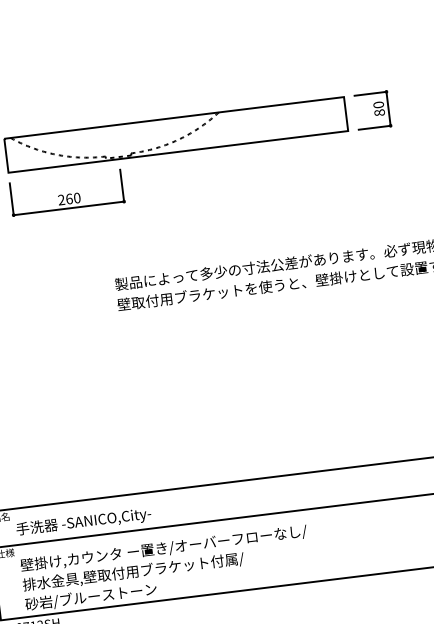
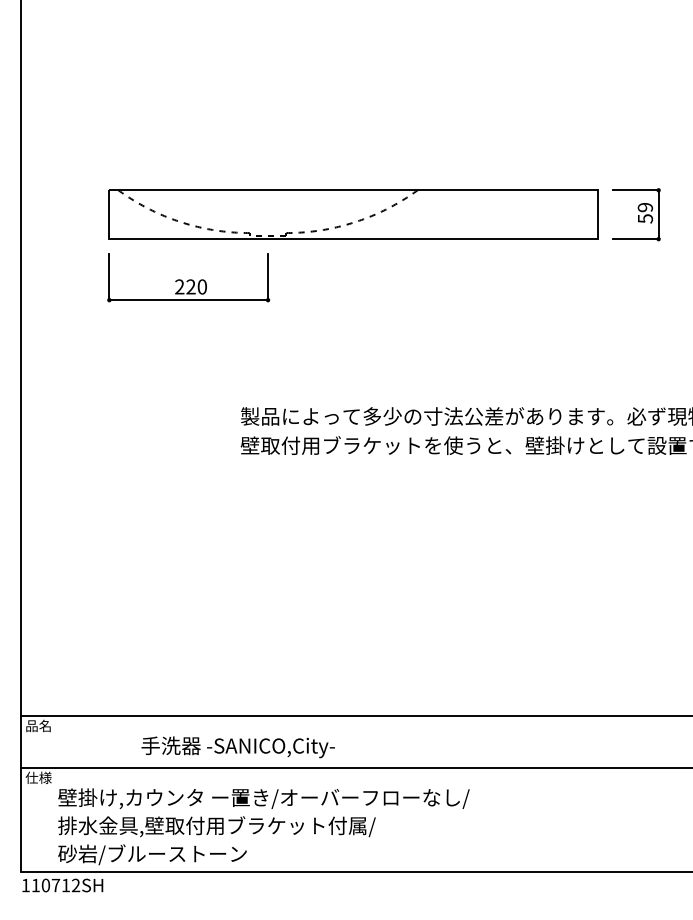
text: (378, 108) -> (644, 212), 80 -> 59
text: (68, 198) -> (190, 286), 260 -> 220
text: (83, 522) -> (237, 747), moved

